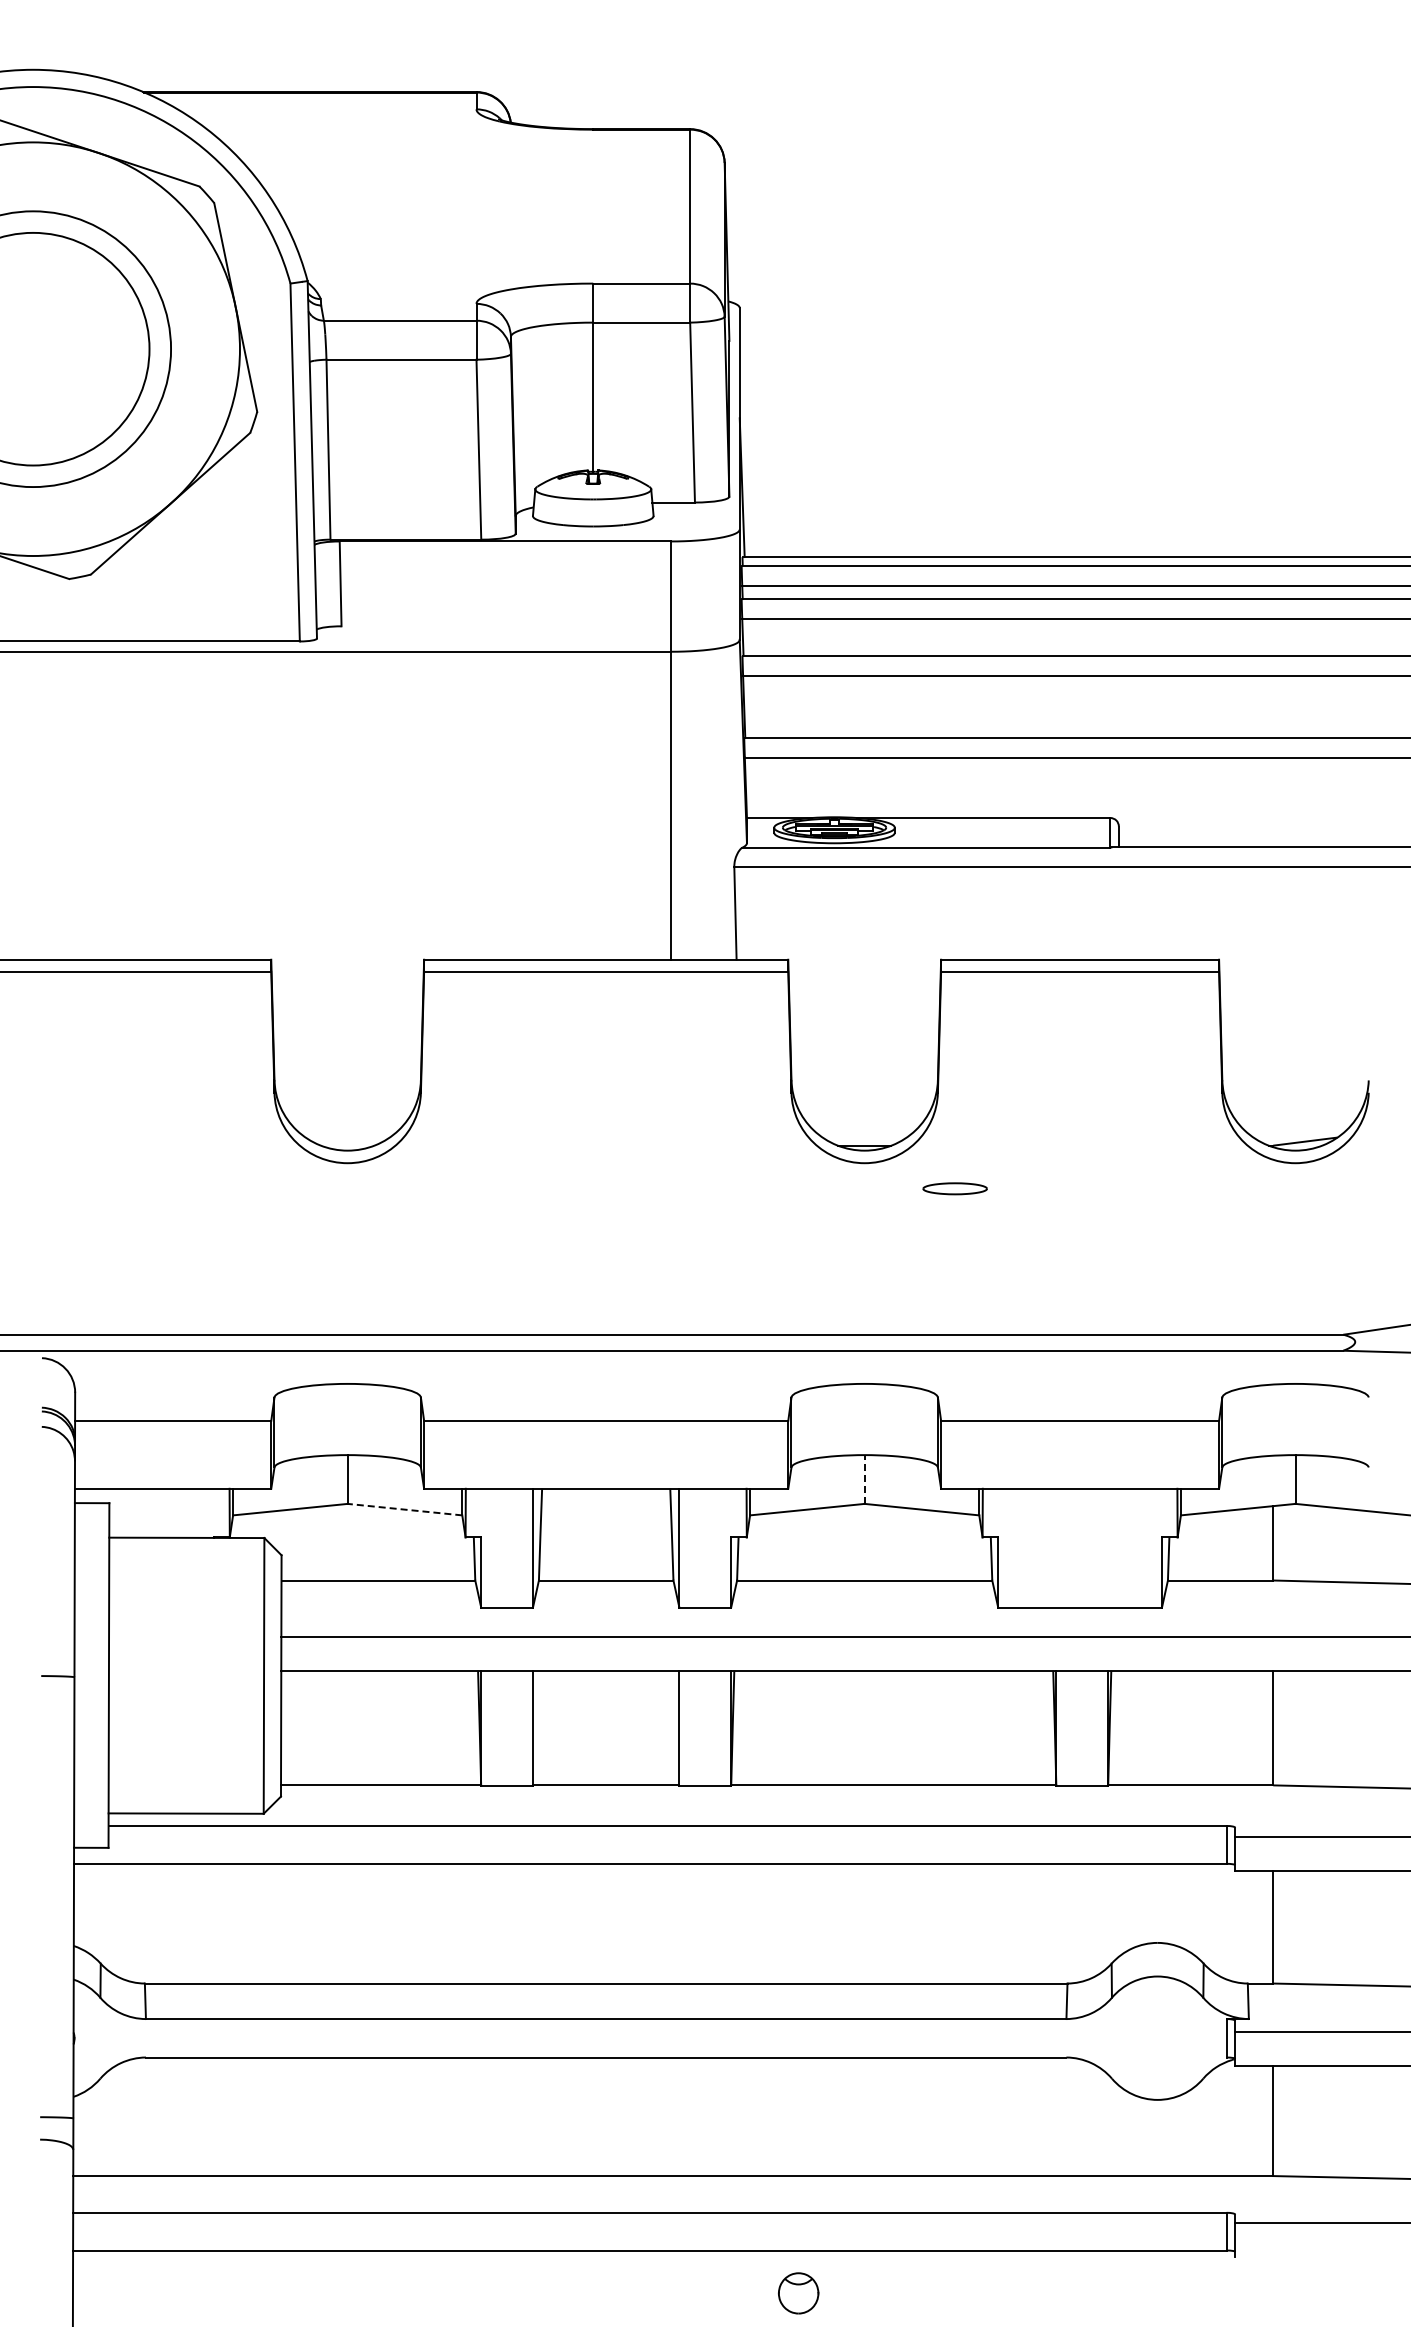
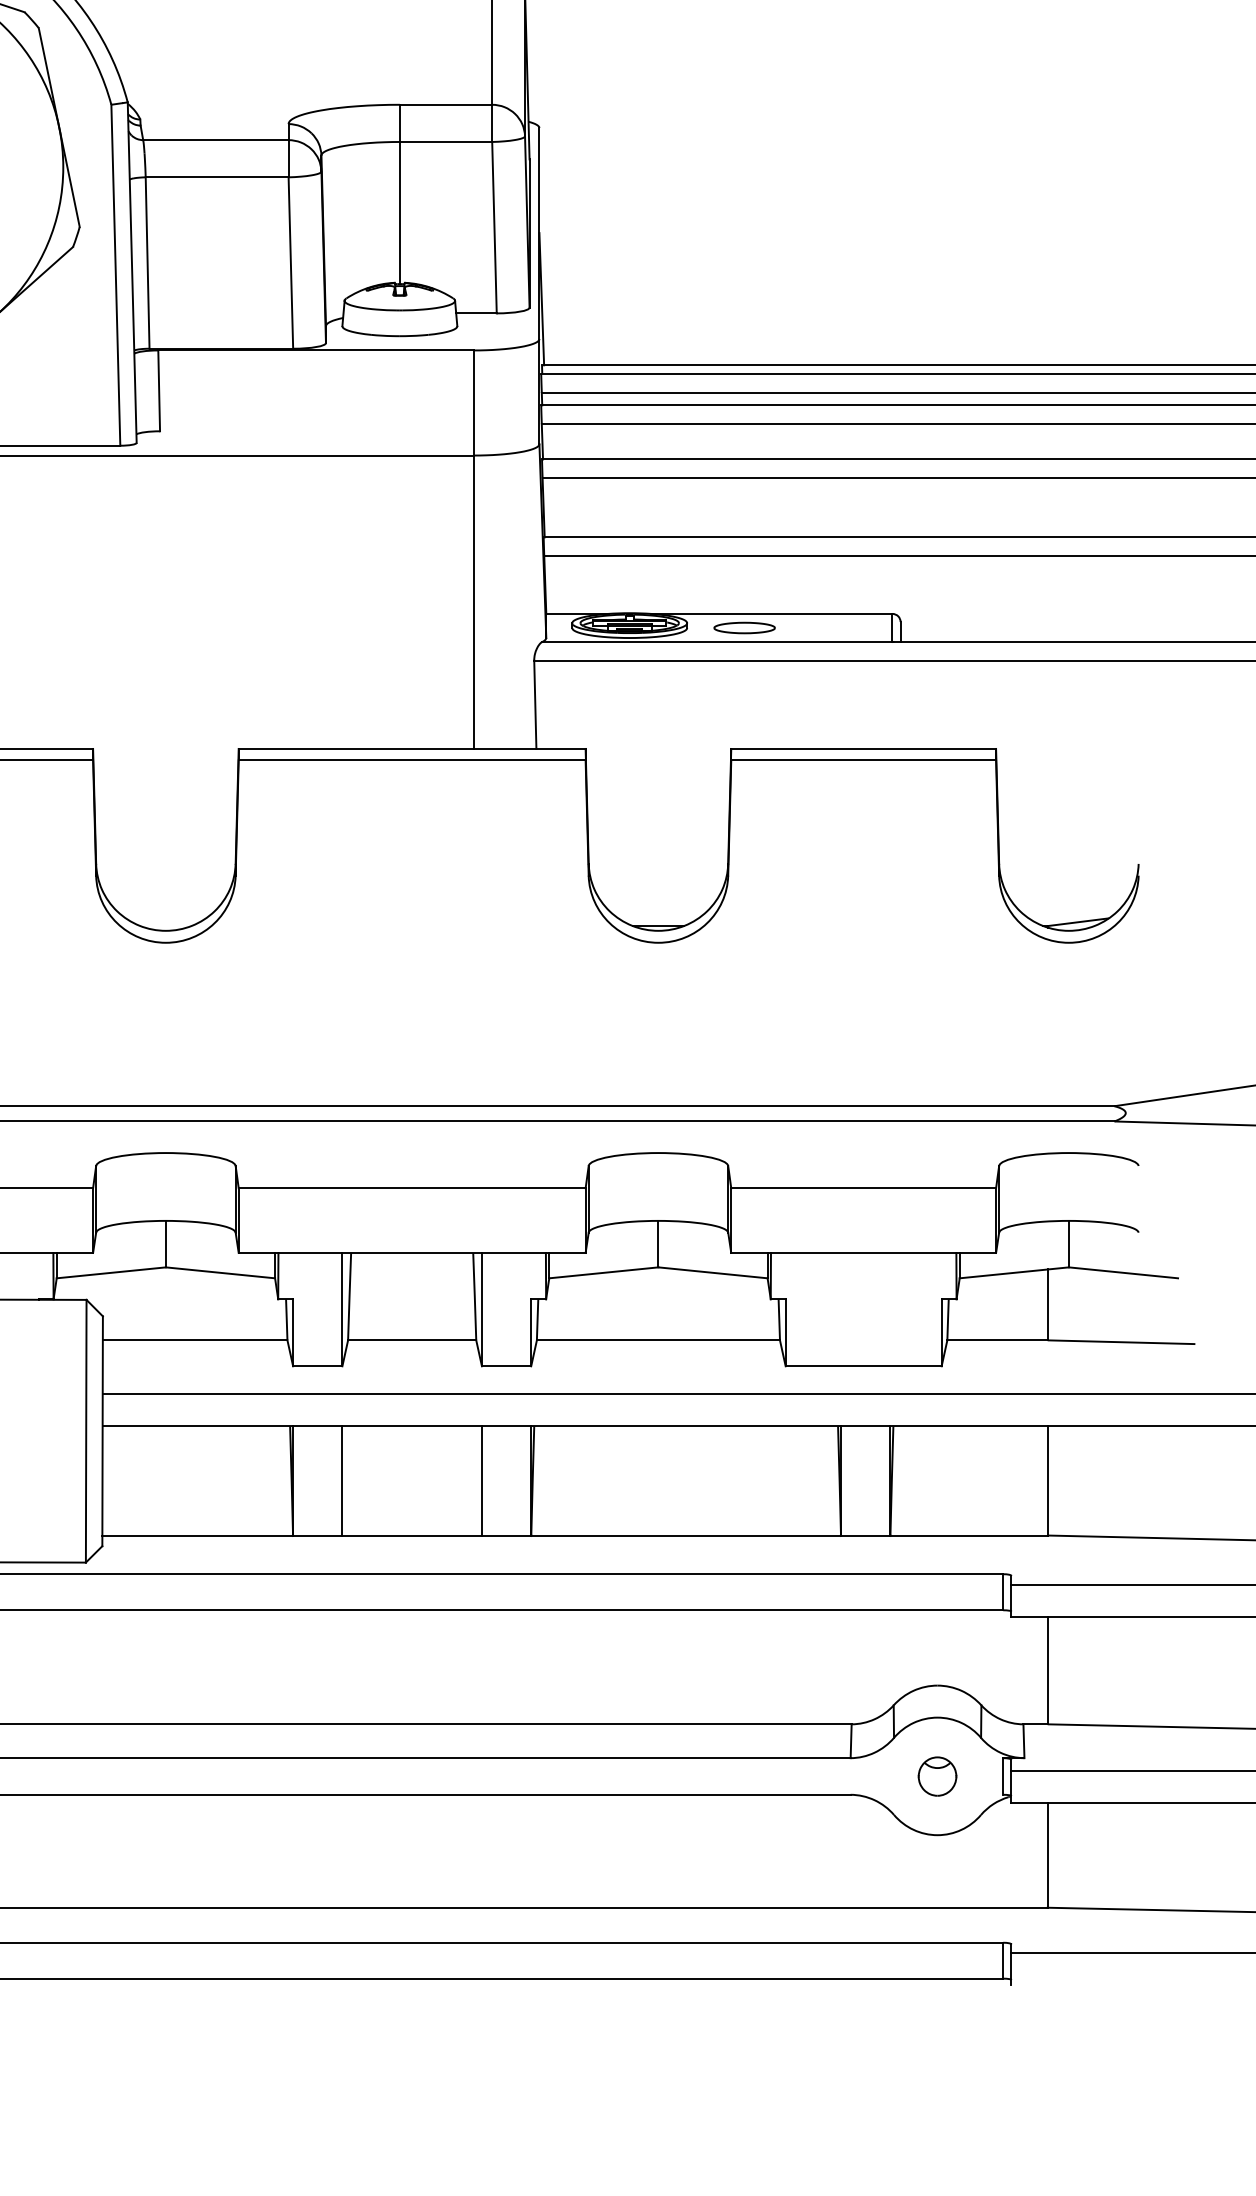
part: (954, 1188) -> (744, 627), moved
line: (864, 1479) -> (658, 1244), dashed -> solid
line: (404, 1509) -> (220, 1272), dashed -> solid
part: (798, 2293) -> (937, 1776), moved

